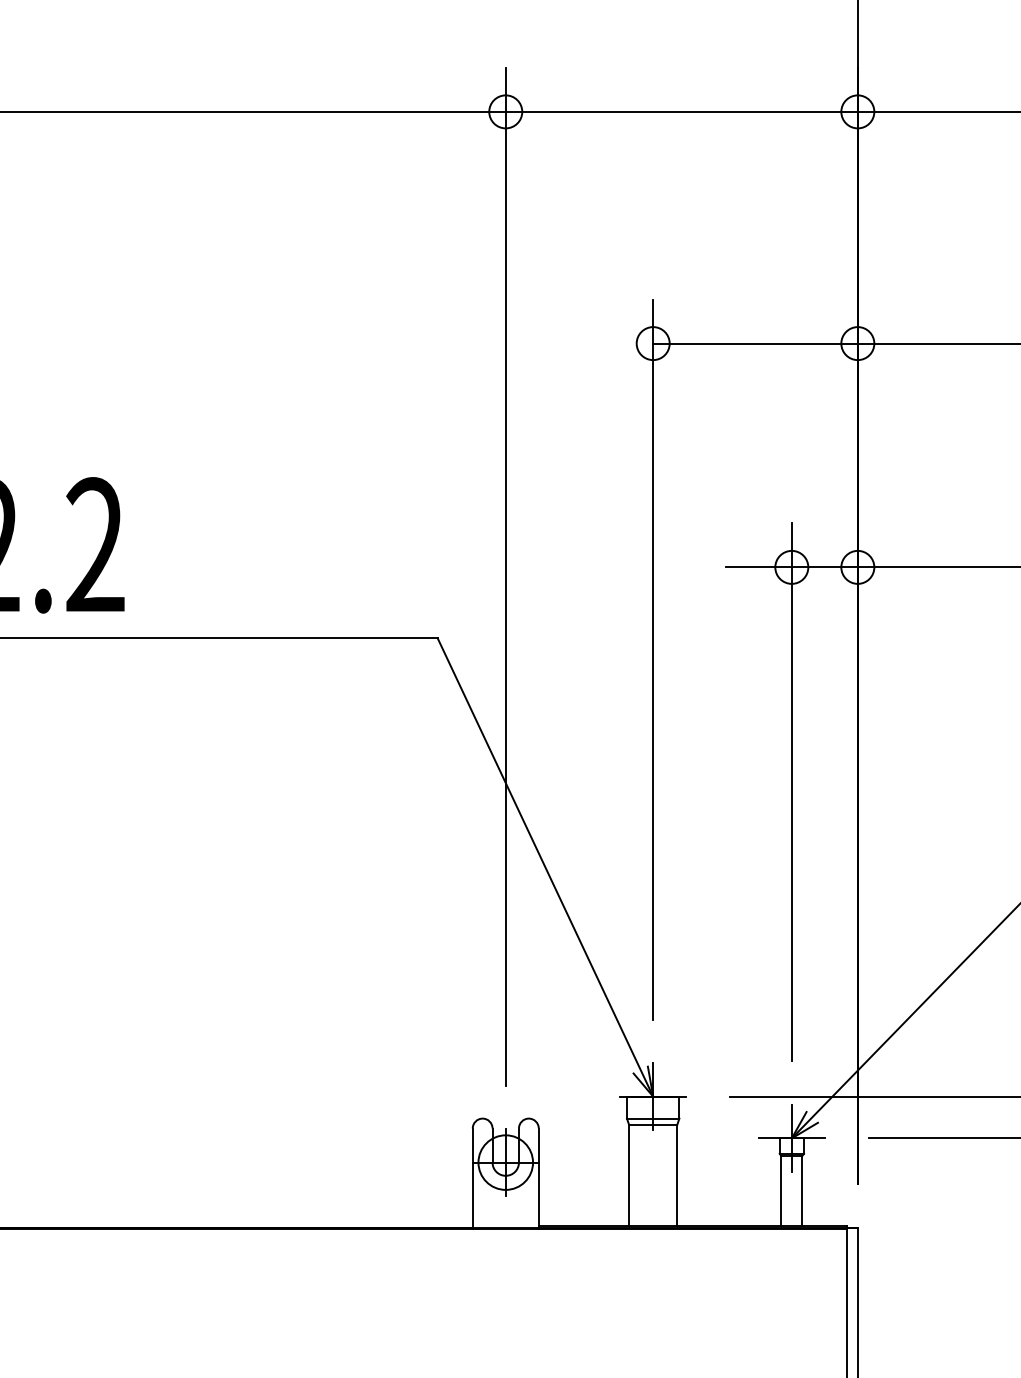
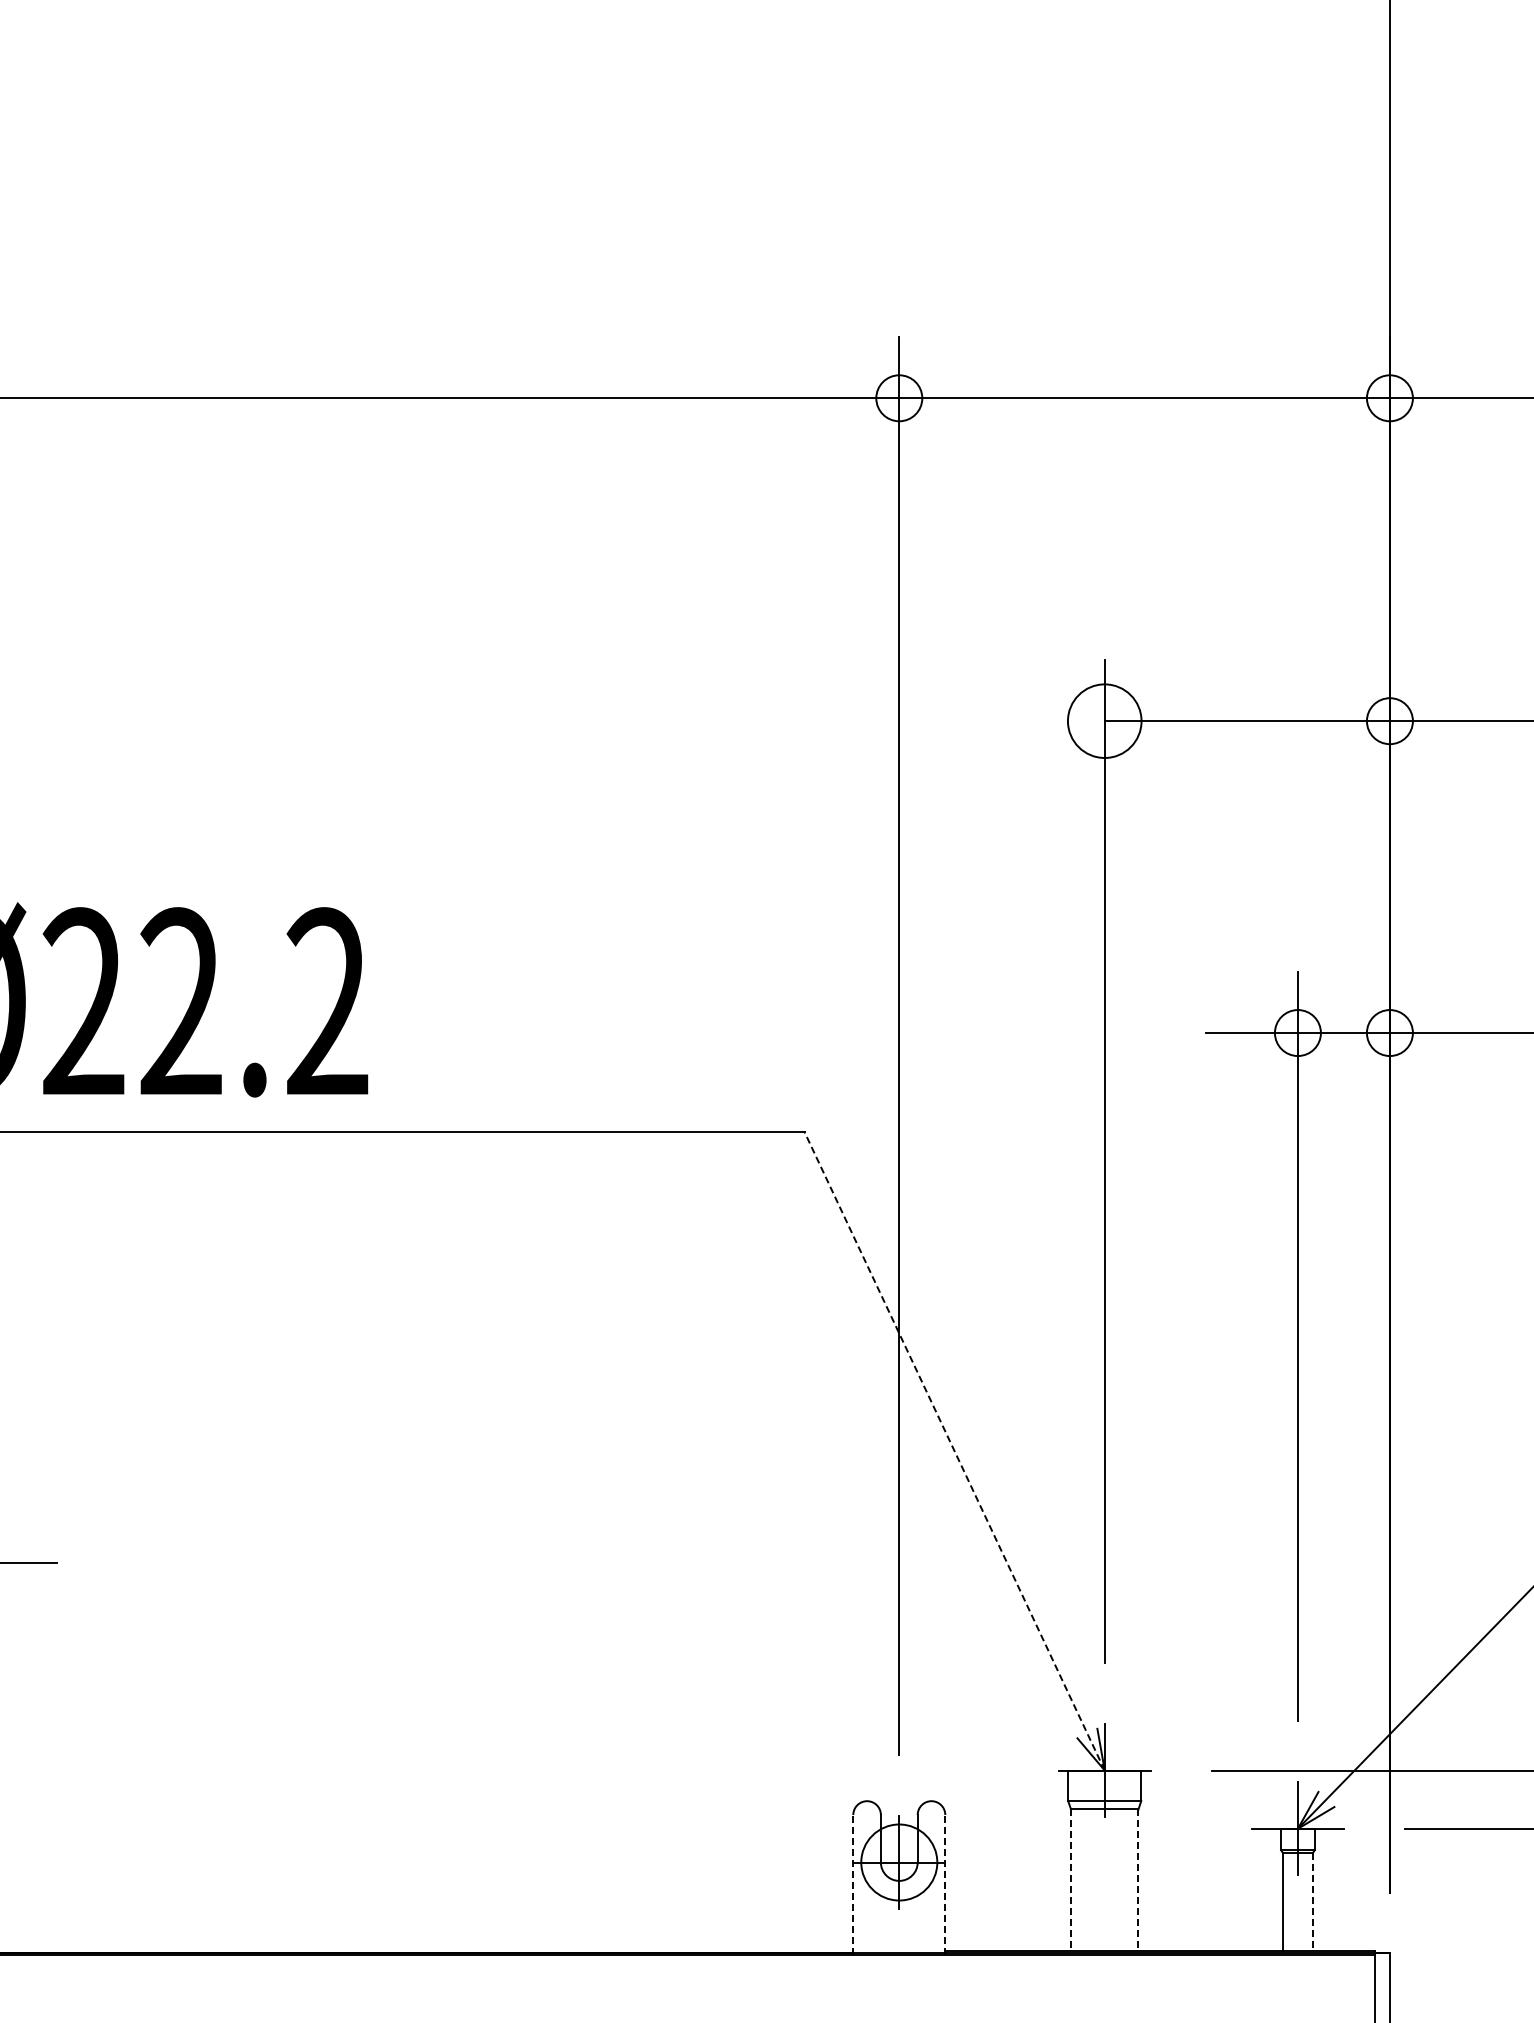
circle: (653, 343) -> (1104, 721), size x1.6
line: (545, 867) -> (954, 1451), solid -> dashed
line: (629, 1175) -> (1071, 1880), solid -> dashed
line: (677, 1175) -> (1138, 1880), solid -> dashed
line: (472, 1178) -> (853, 1884), solid -> dashed
line: (538, 1178) -> (945, 1884), solid -> dashed
line: (802, 1191) -> (1312, 1902), solid -> dashed

